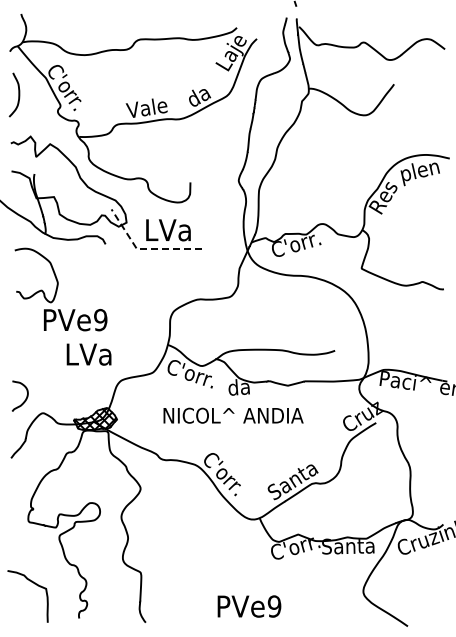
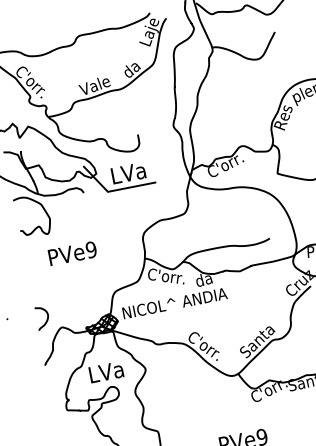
line: (144, 249) -> (113, 191), dashed -> solid
curve: (40, 289) -> (37, 225), moved
text: (88, 354) -> (105, 372), moved
text: (233, 415) -> (174, 303), moved

